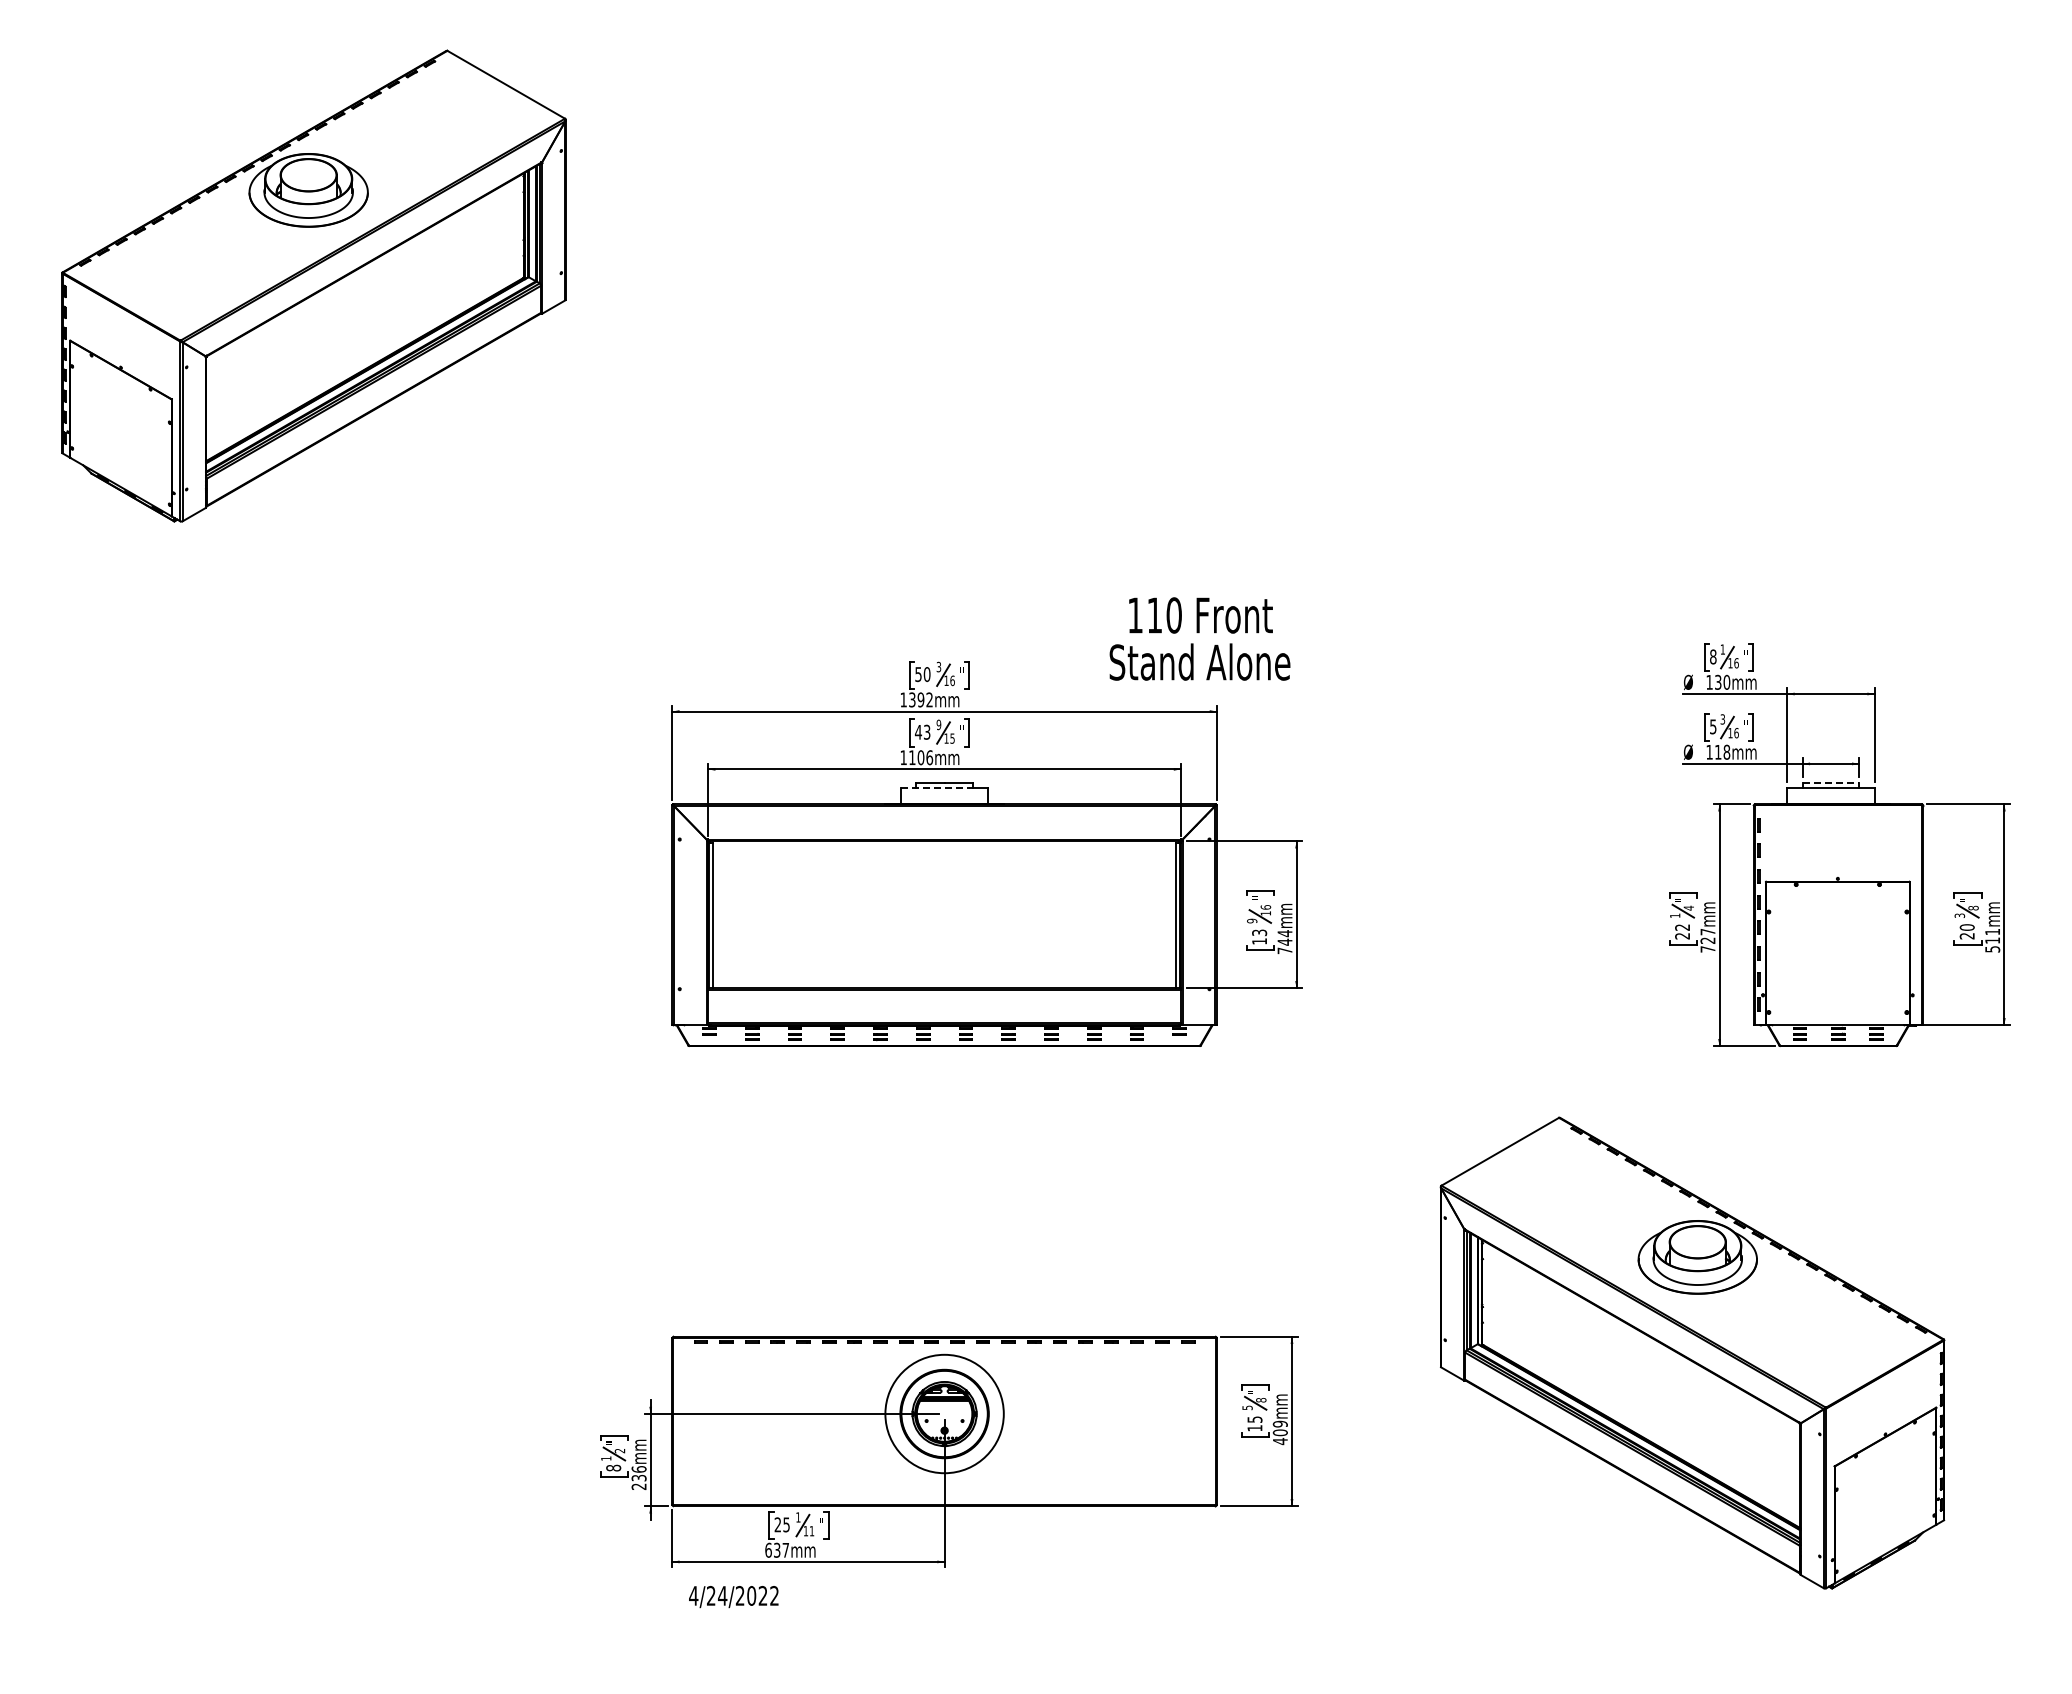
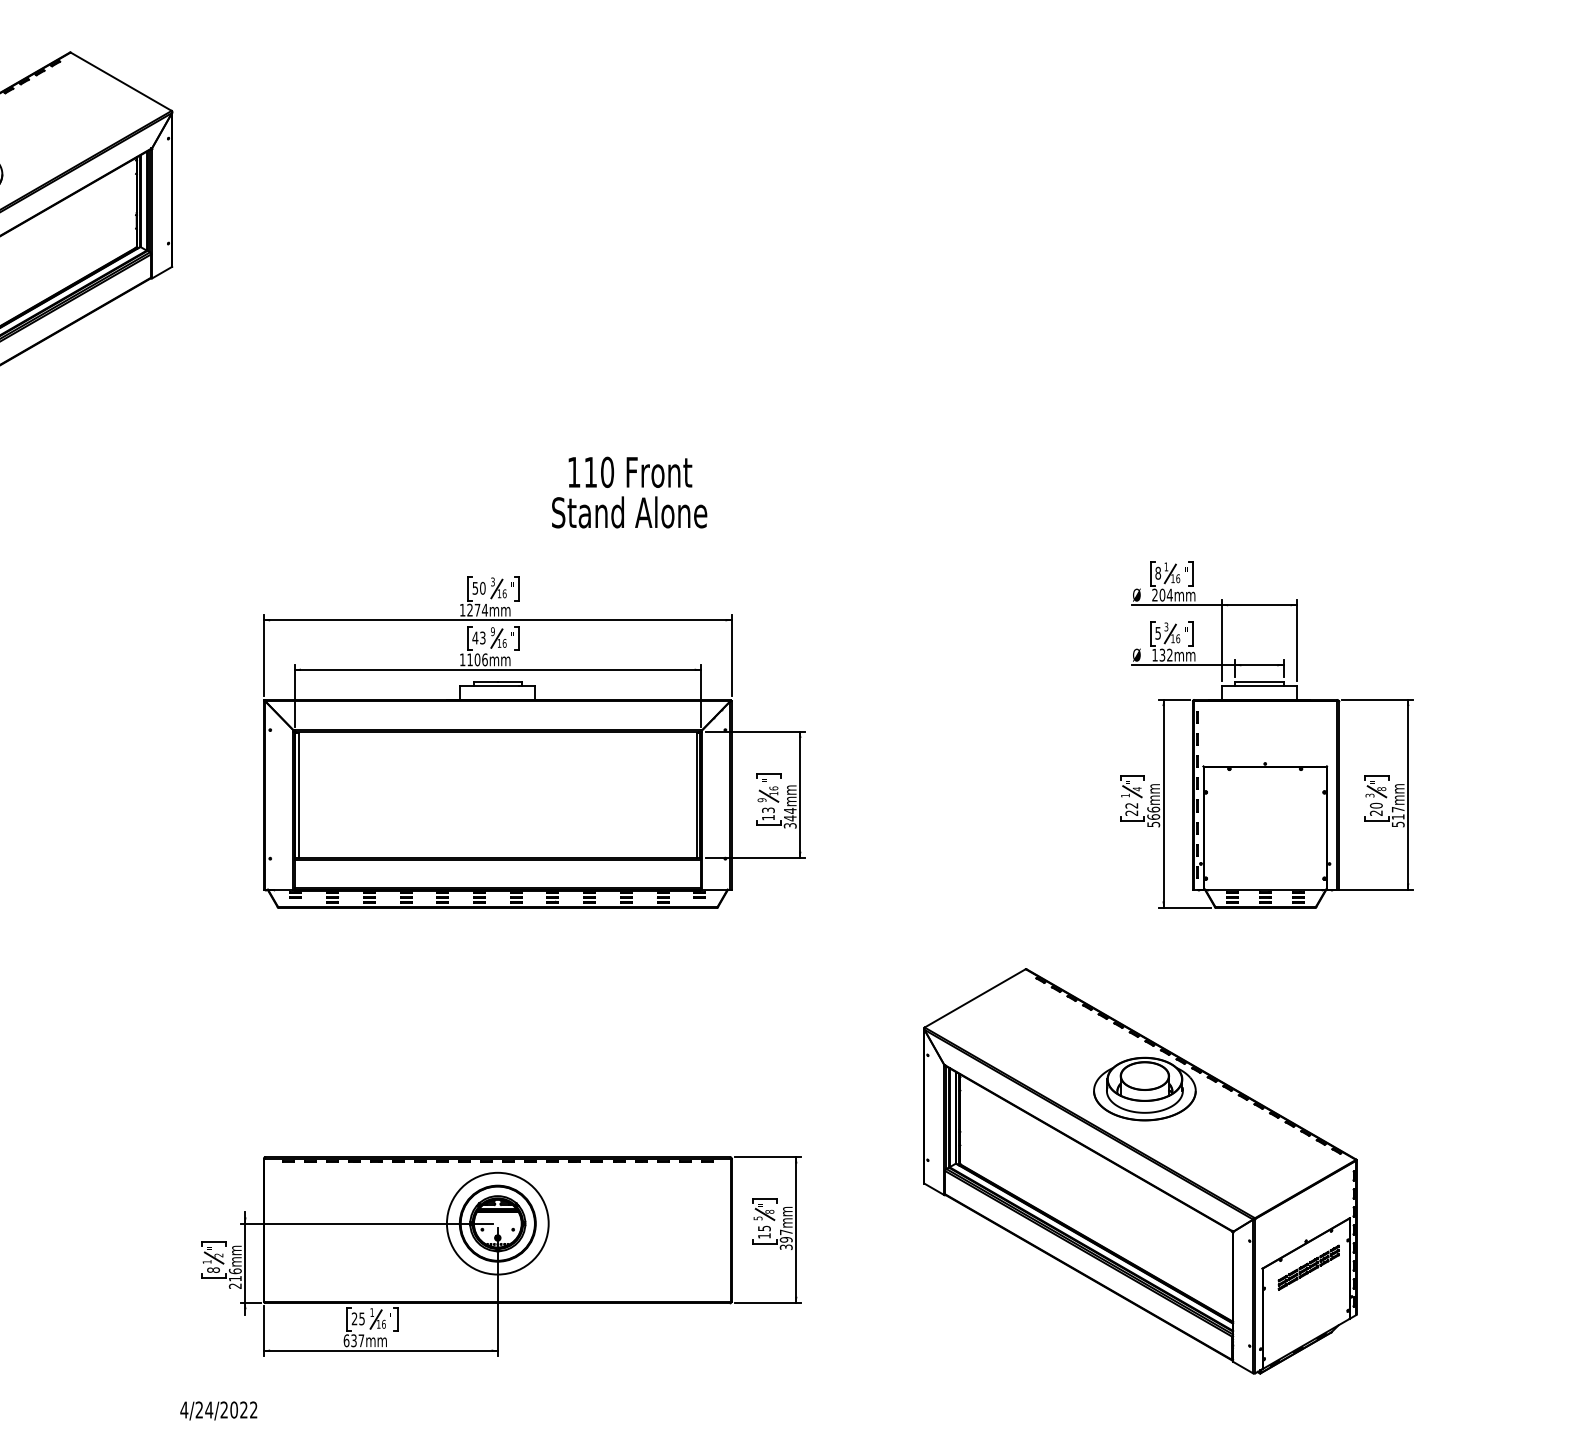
text: (1199, 638) -> (629, 492), moved
text: (1718, 681) -> (1162, 594), 130mm -> 204mm
text: (921, 699) -> (477, 609), 1392mm -> 1274mm
text: (952, 738) -> (504, 643), 15 -> 16
text: (1722, 751) -> (1166, 654), 118mm -> 132mm
line: (1831, 782) -> (1259, 681), dashed -> solid
line: (935, 787) -> (490, 685), dashed -> solid
text: (1992, 932) -> (1398, 810), 511mm -> 517mm
text: (1707, 940) -> (1153, 816), 727mm -> 566mm
text: (1284, 950) -> (789, 825), 744mm -> 344mm
text: (1279, 1432) -> (785, 1239), 409mm -> 397mm
part: (1888, 1465) -> (1308, 1267), added
text: (638, 1477) -> (234, 1278), 236mm -> 216mm
text: (811, 1531) -> (383, 1324), 11 -> 16
text: (733, 1597) -> (218, 1411), moved

